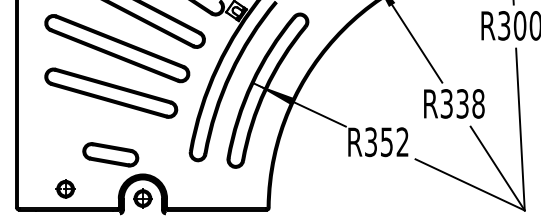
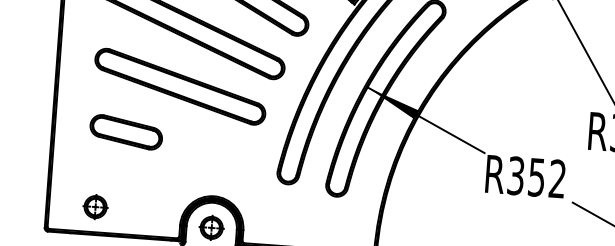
part: (110, 154) -> (125, 131), moved
part: (65, 188) -> (95, 206), moved

